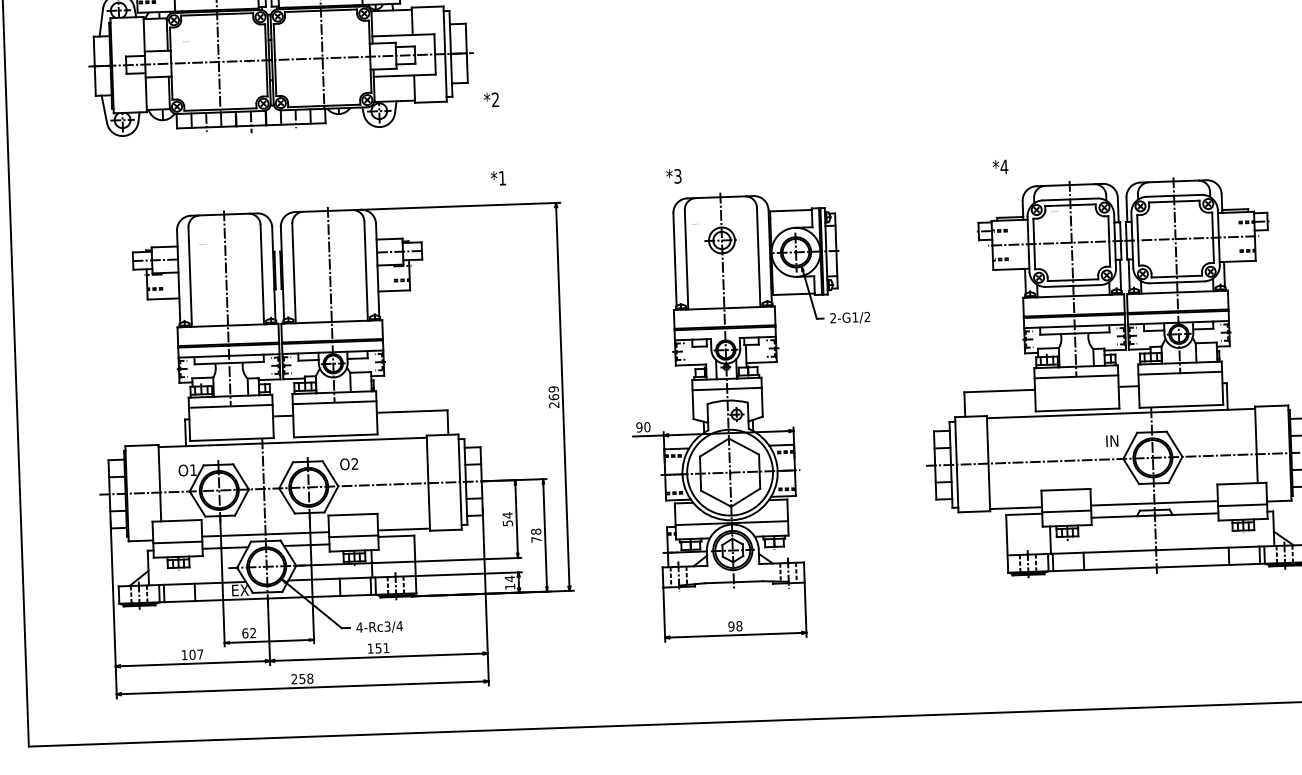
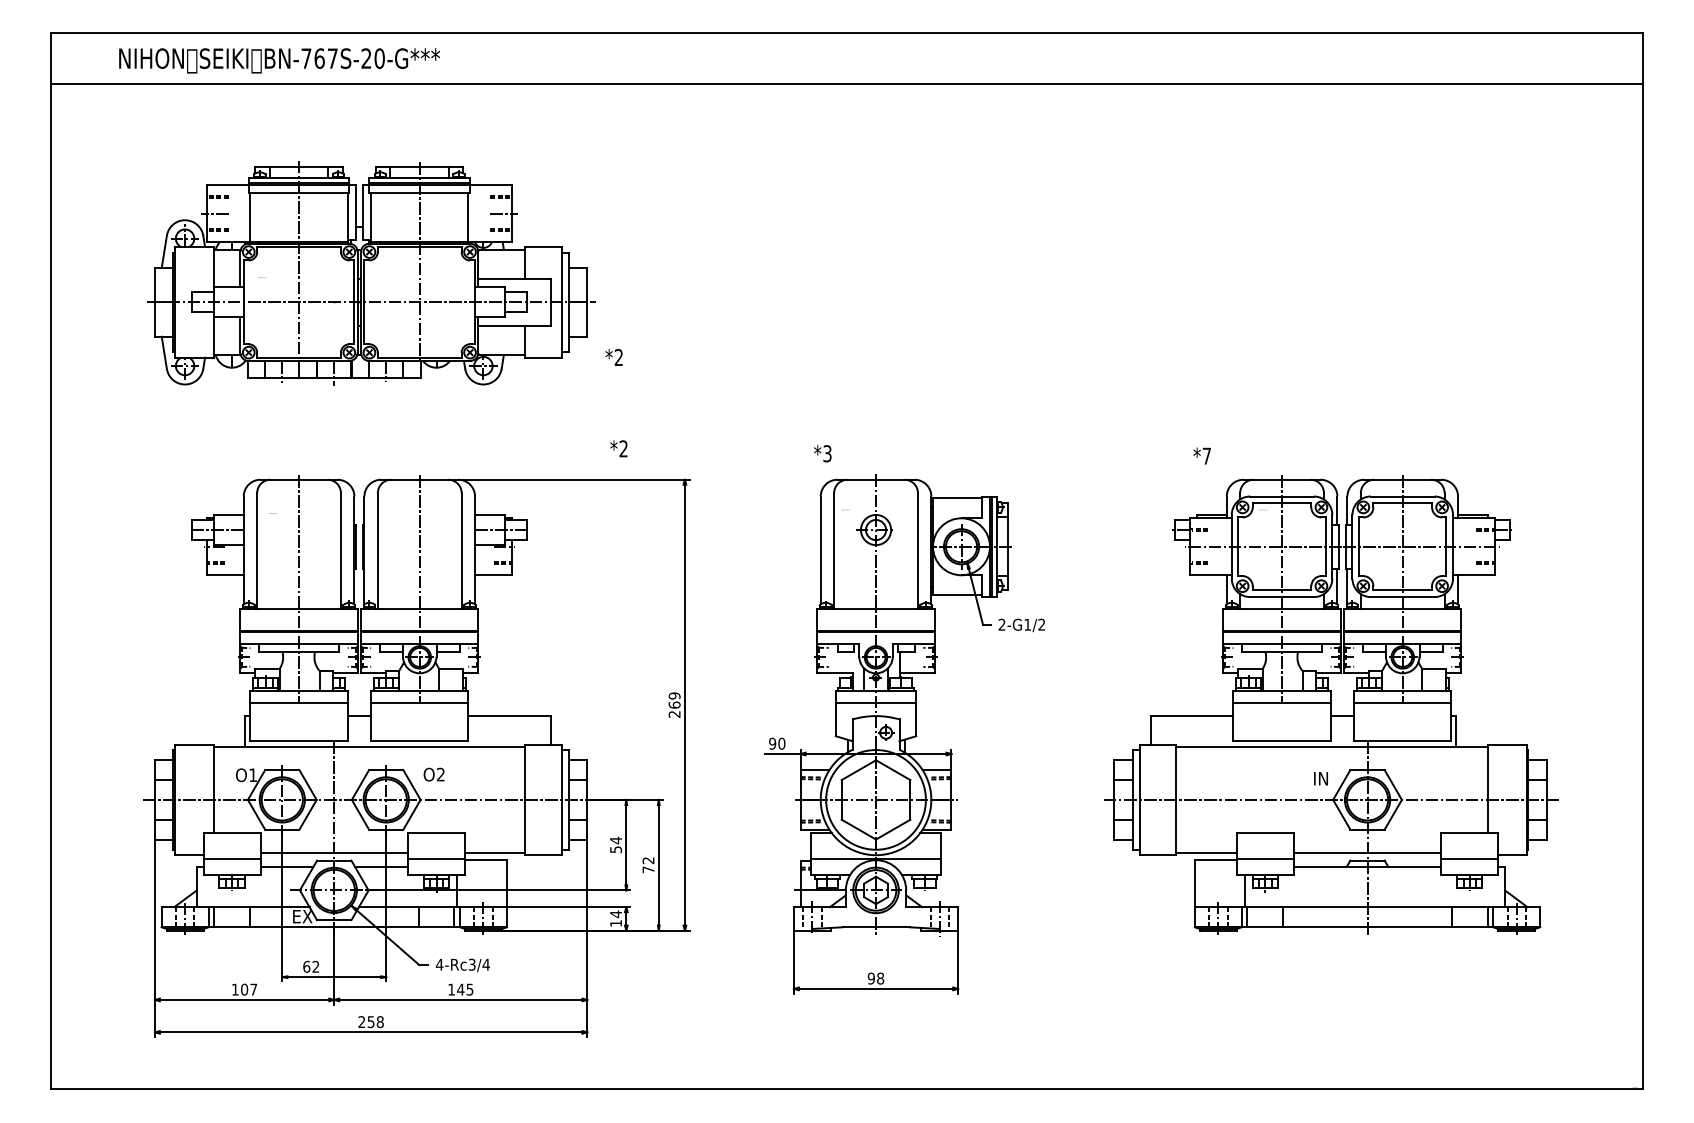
text: (1004, 166) -> (1206, 455), *4 -> *7
text: (502, 177) -> (623, 448), *1 -> *2
text: (536, 531) -> (648, 860), 78 -> 72
text: (382, 648) -> (465, 989), 151 -> 145

